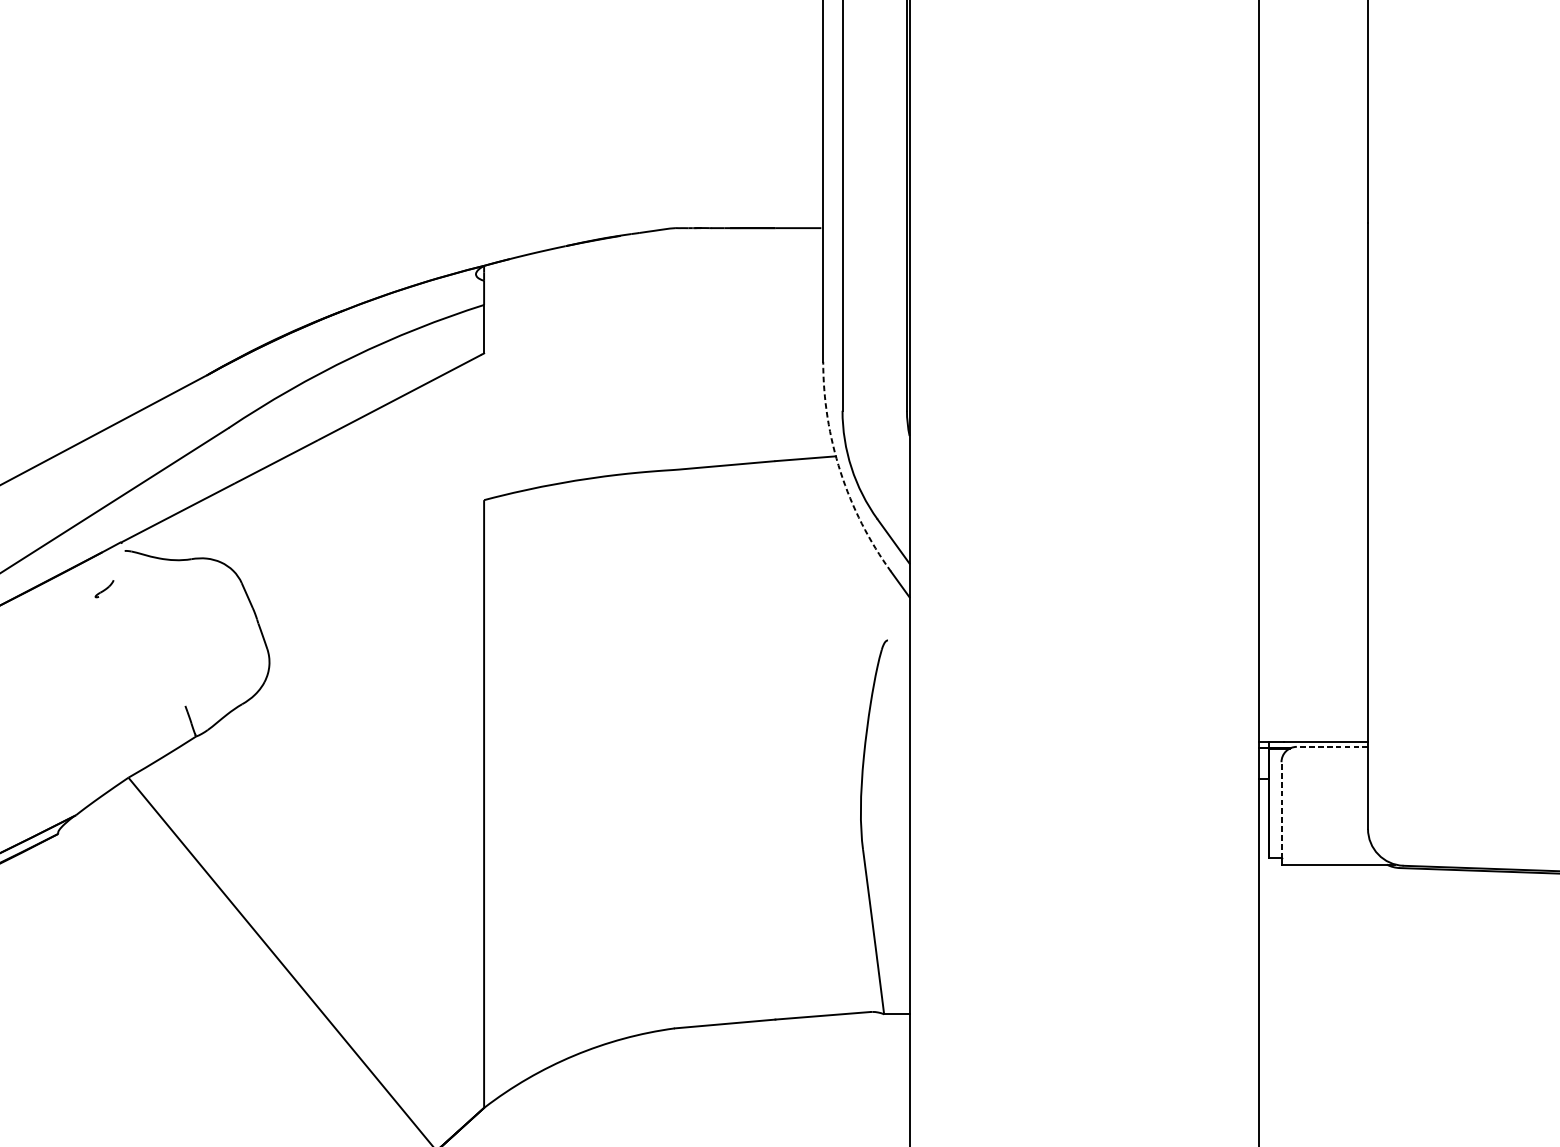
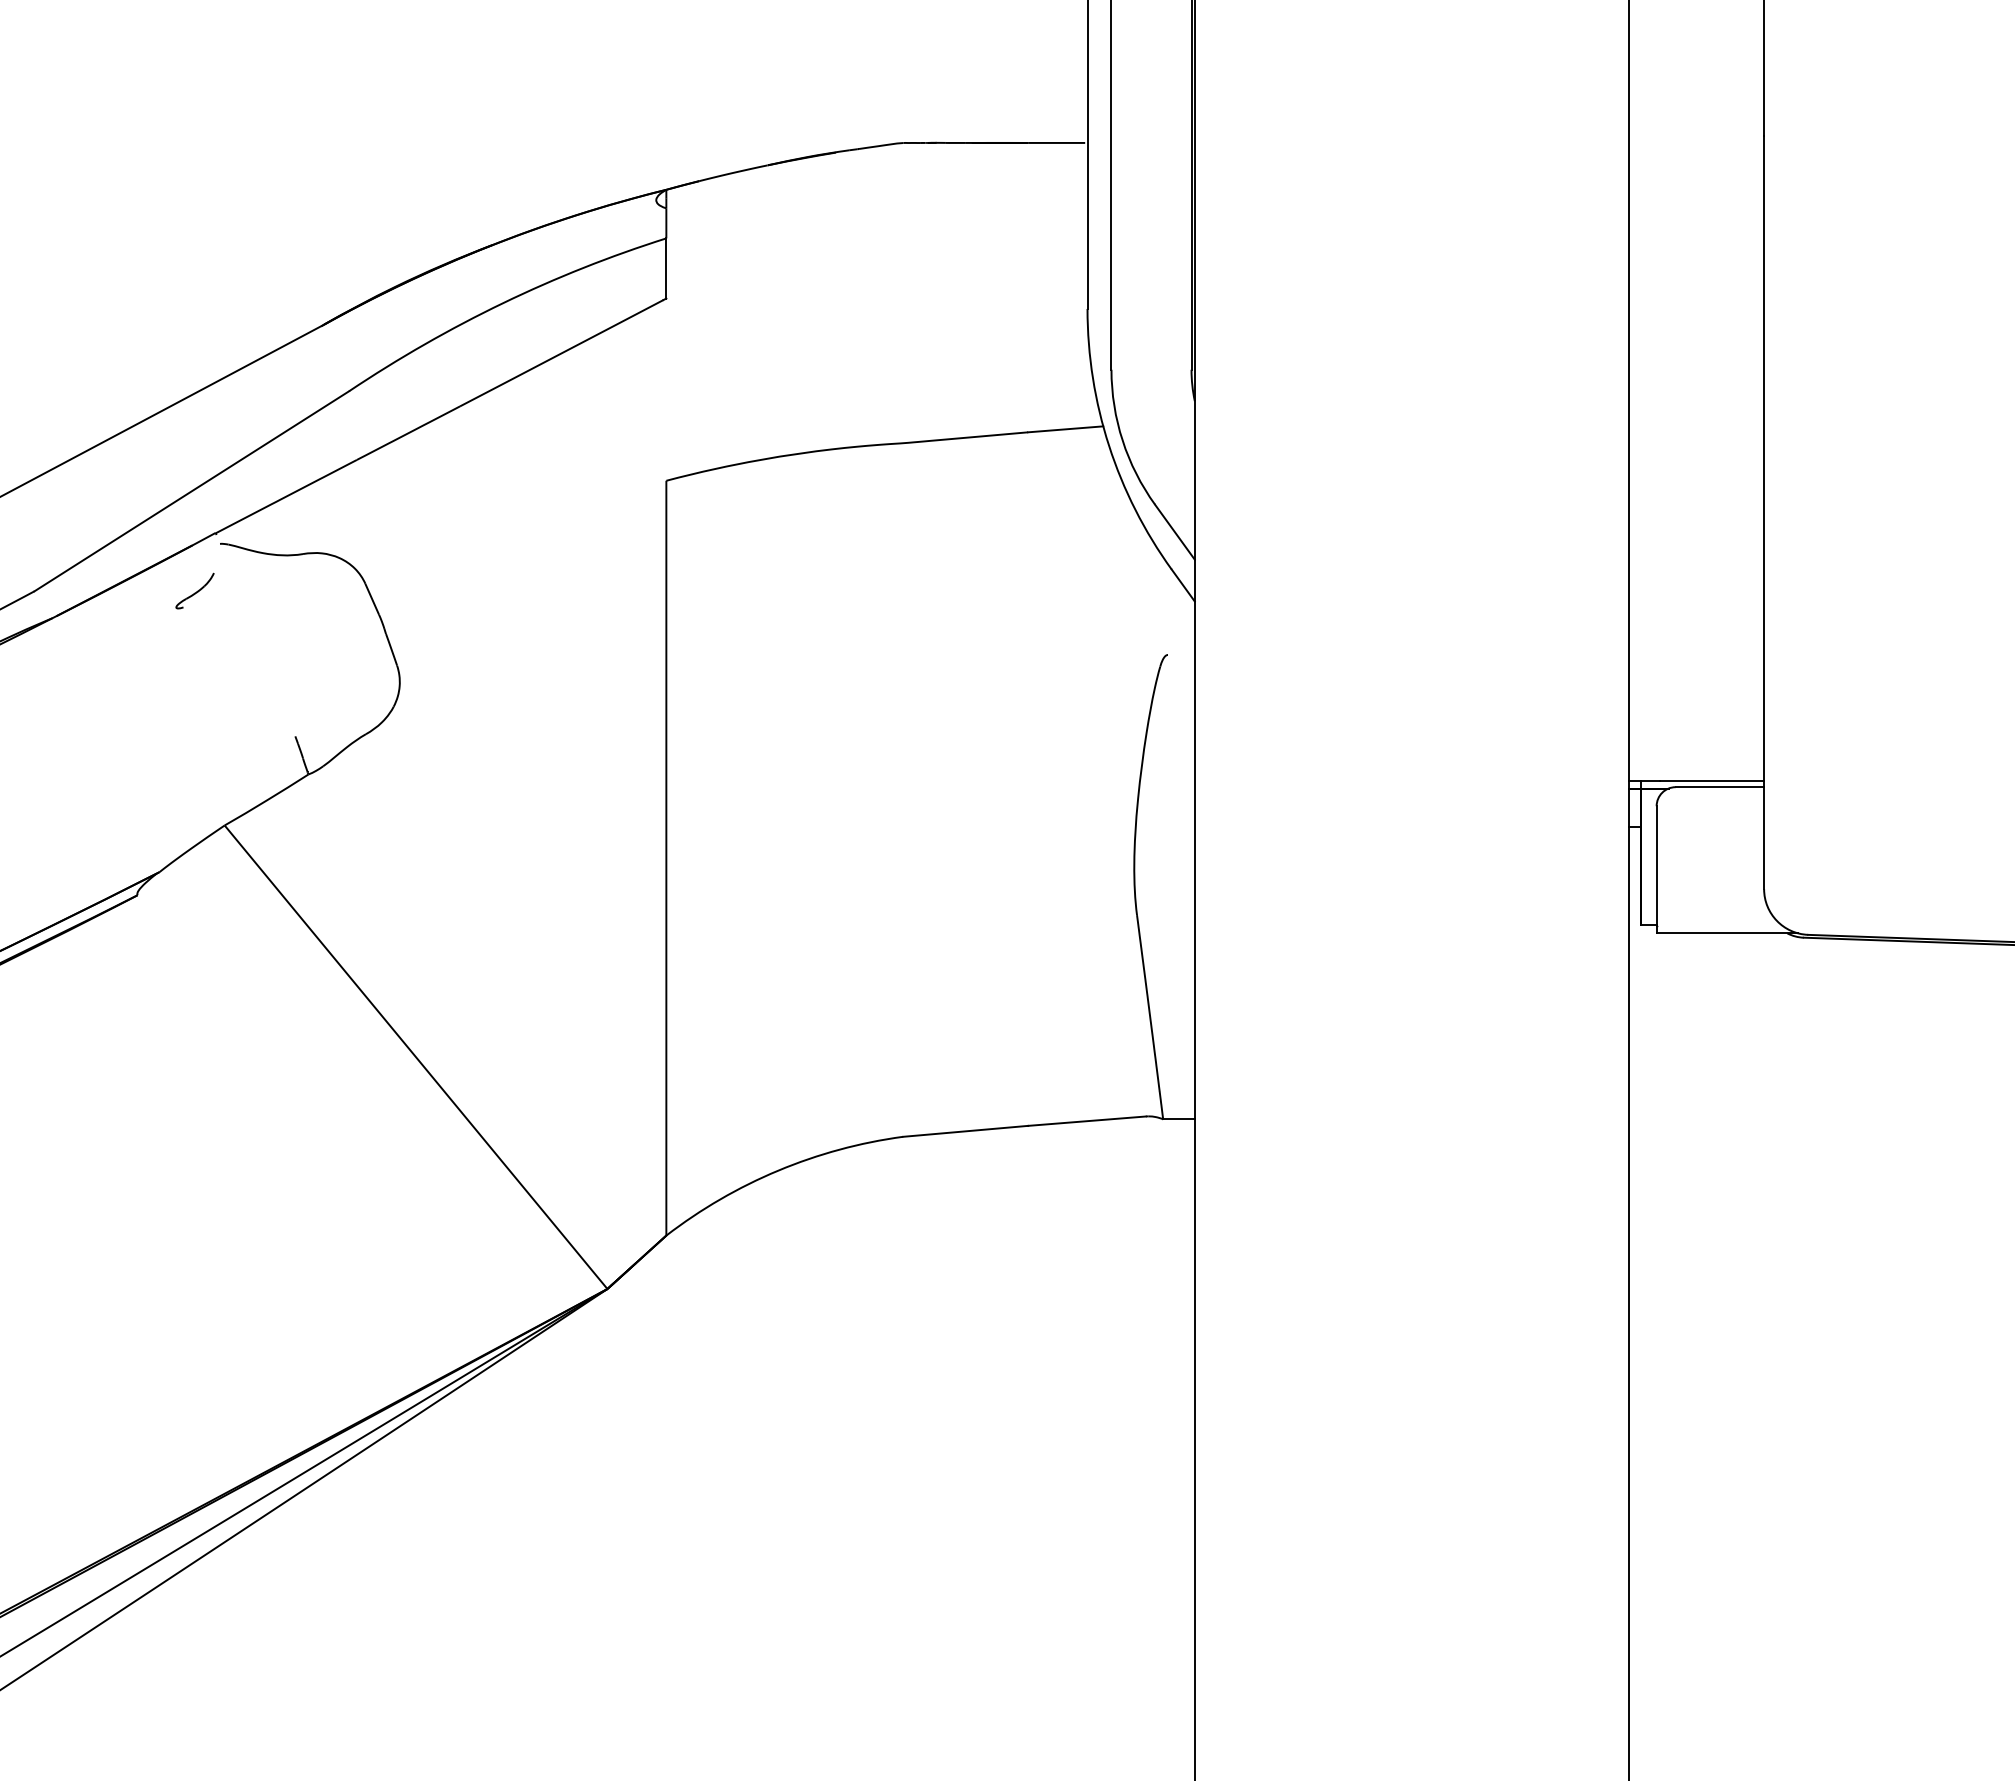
arc: (840, 471) -> (1109, 445), dashed -> solid
part: (104, 588) -> (194, 590), size x1.67
line: (1332, 747) -> (1719, 787), dashed -> solid
line: (1281, 809) -> (1656, 865), dashed -> solid

